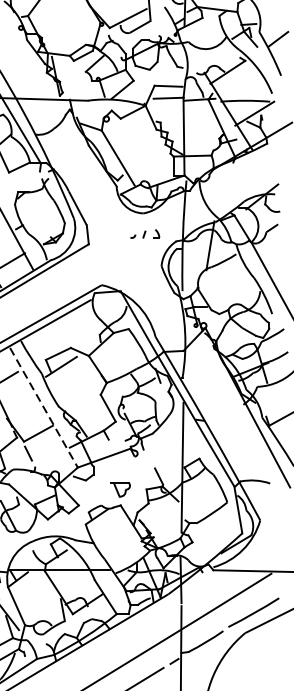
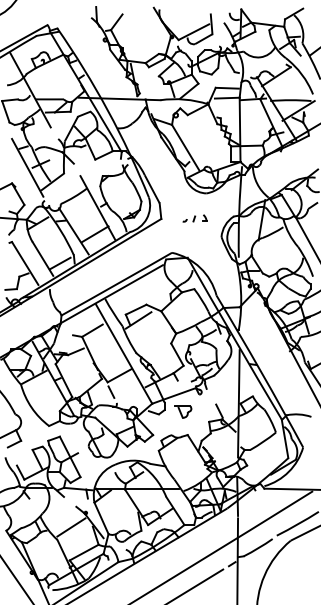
part: (144, 234) -> (194, 218), moved
line: (44, 408) -> (124, 354), dashed -> solid
part: (120, 489) -> (183, 411), moved

